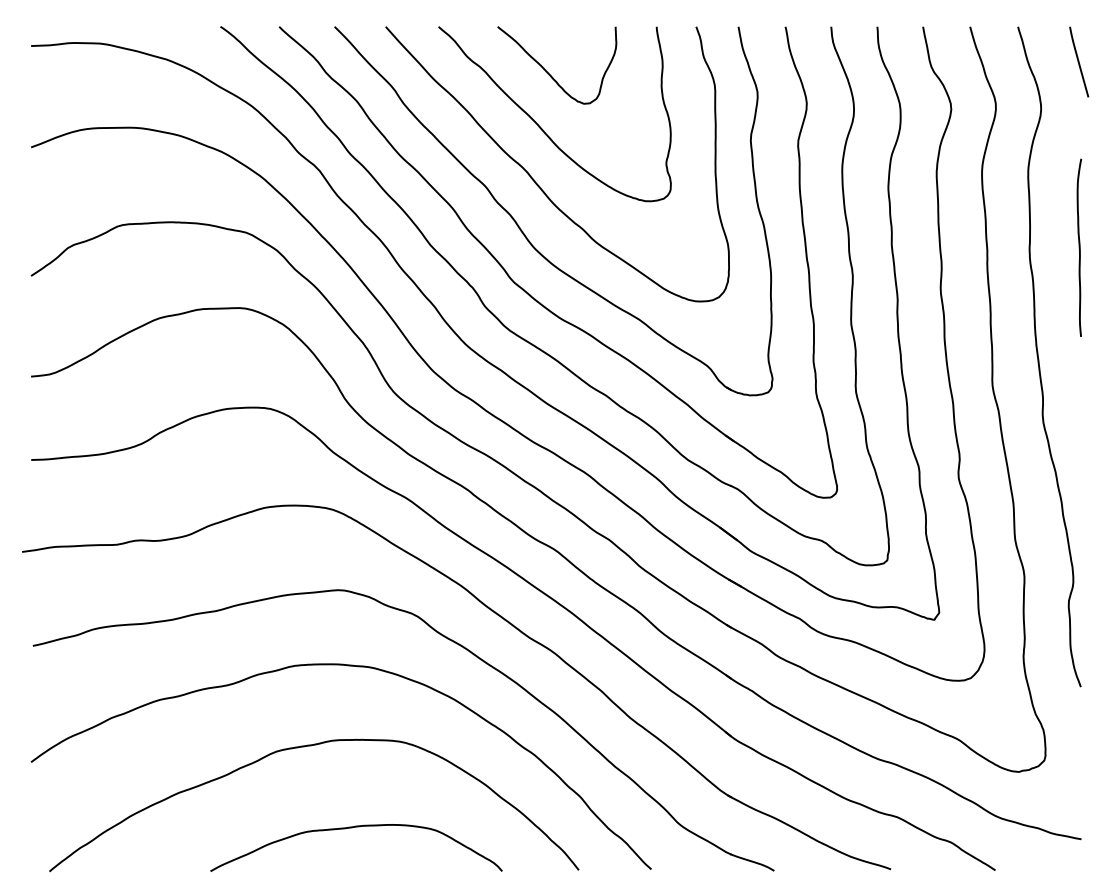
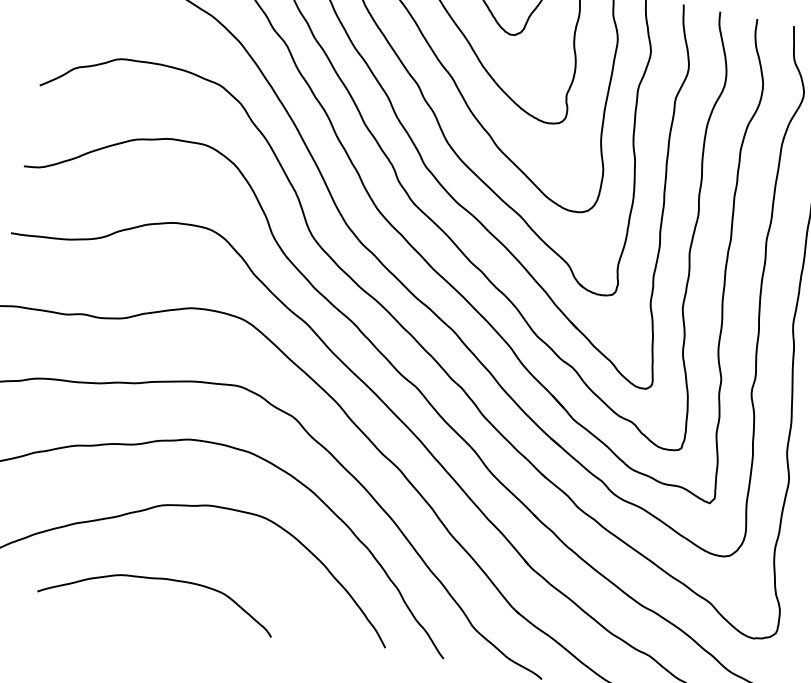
curve: (352, 828) -> (157, 579), moved

